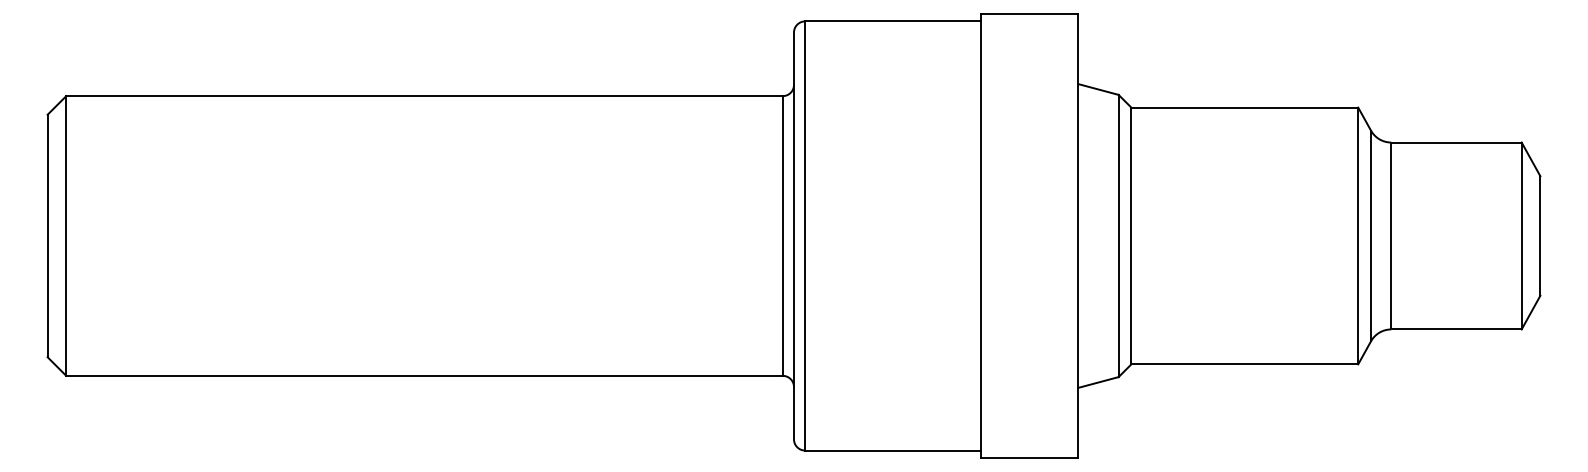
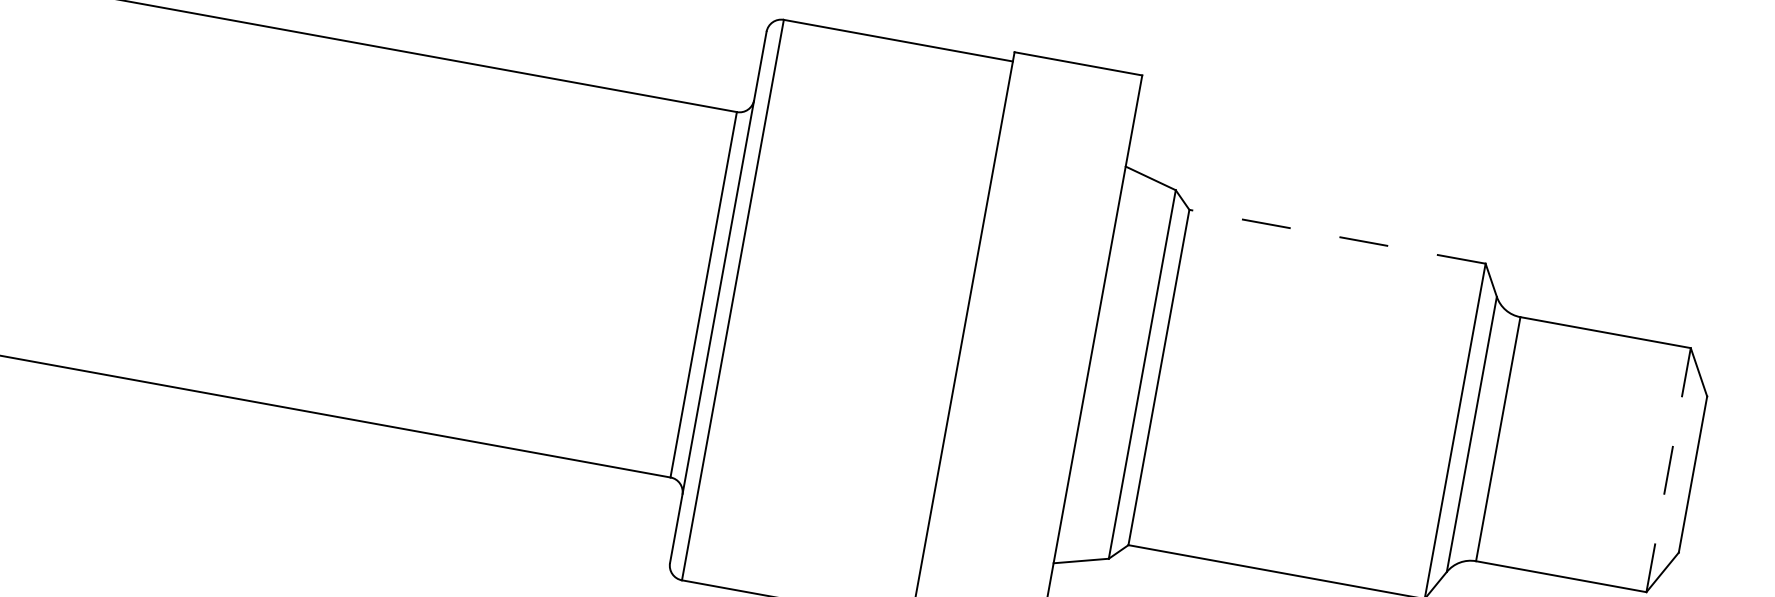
line: (1244, 107) -> (1337, 236), solid -> dashed
line: (1521, 235) -> (1668, 469), solid -> dashed

